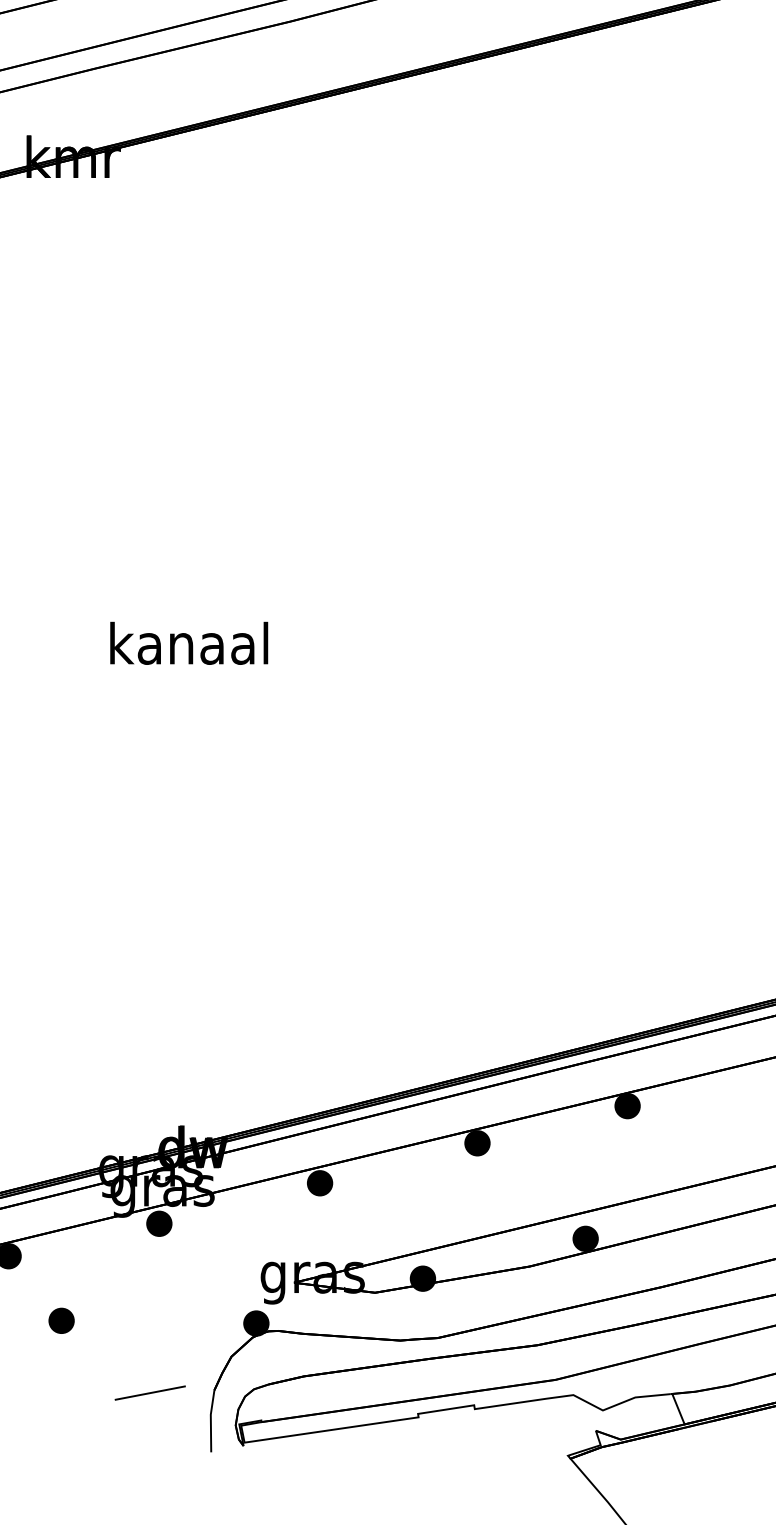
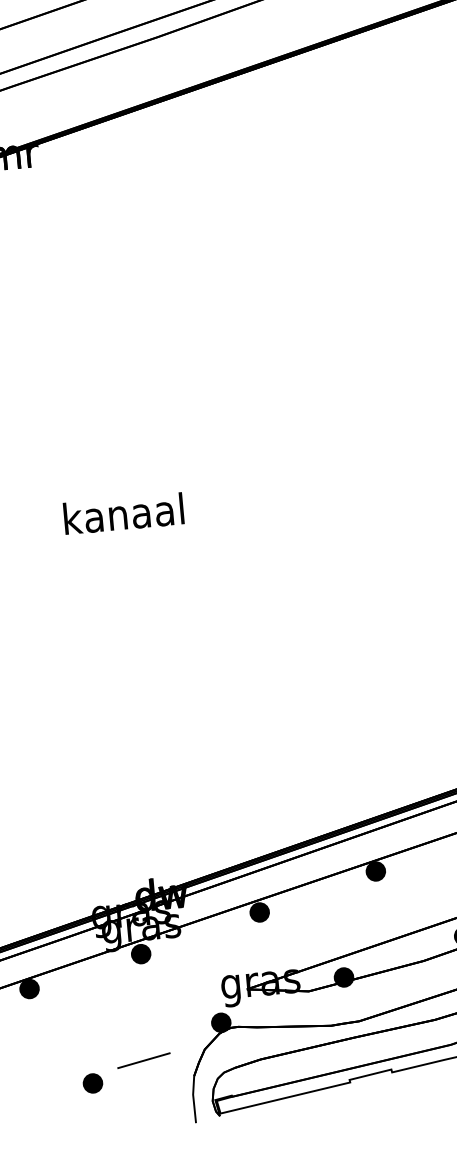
part: (61, 1320) -> (92, 1083), moved
line: (149, 1392) -> (143, 1060), moved

